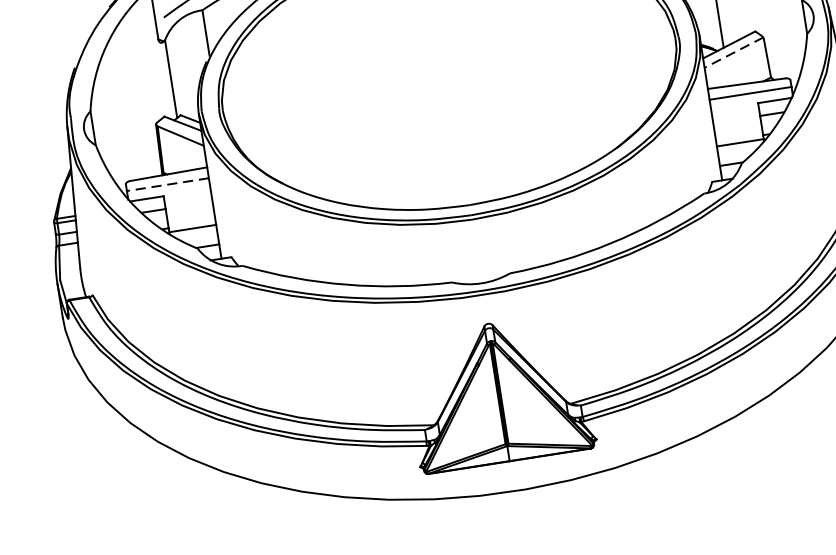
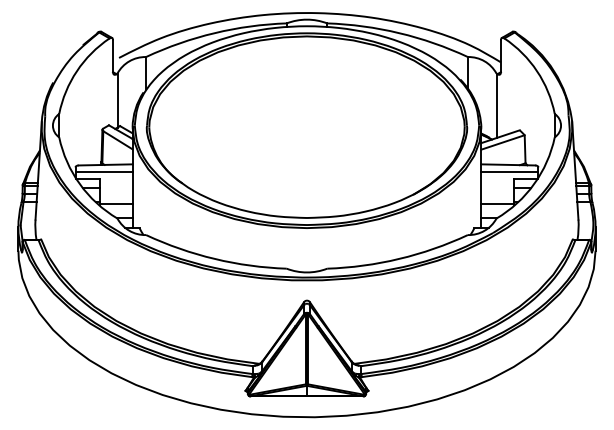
line: (734, 52) -> (503, 142), dashed -> solid
line: (168, 183) -> (104, 171), dashed -> solid

